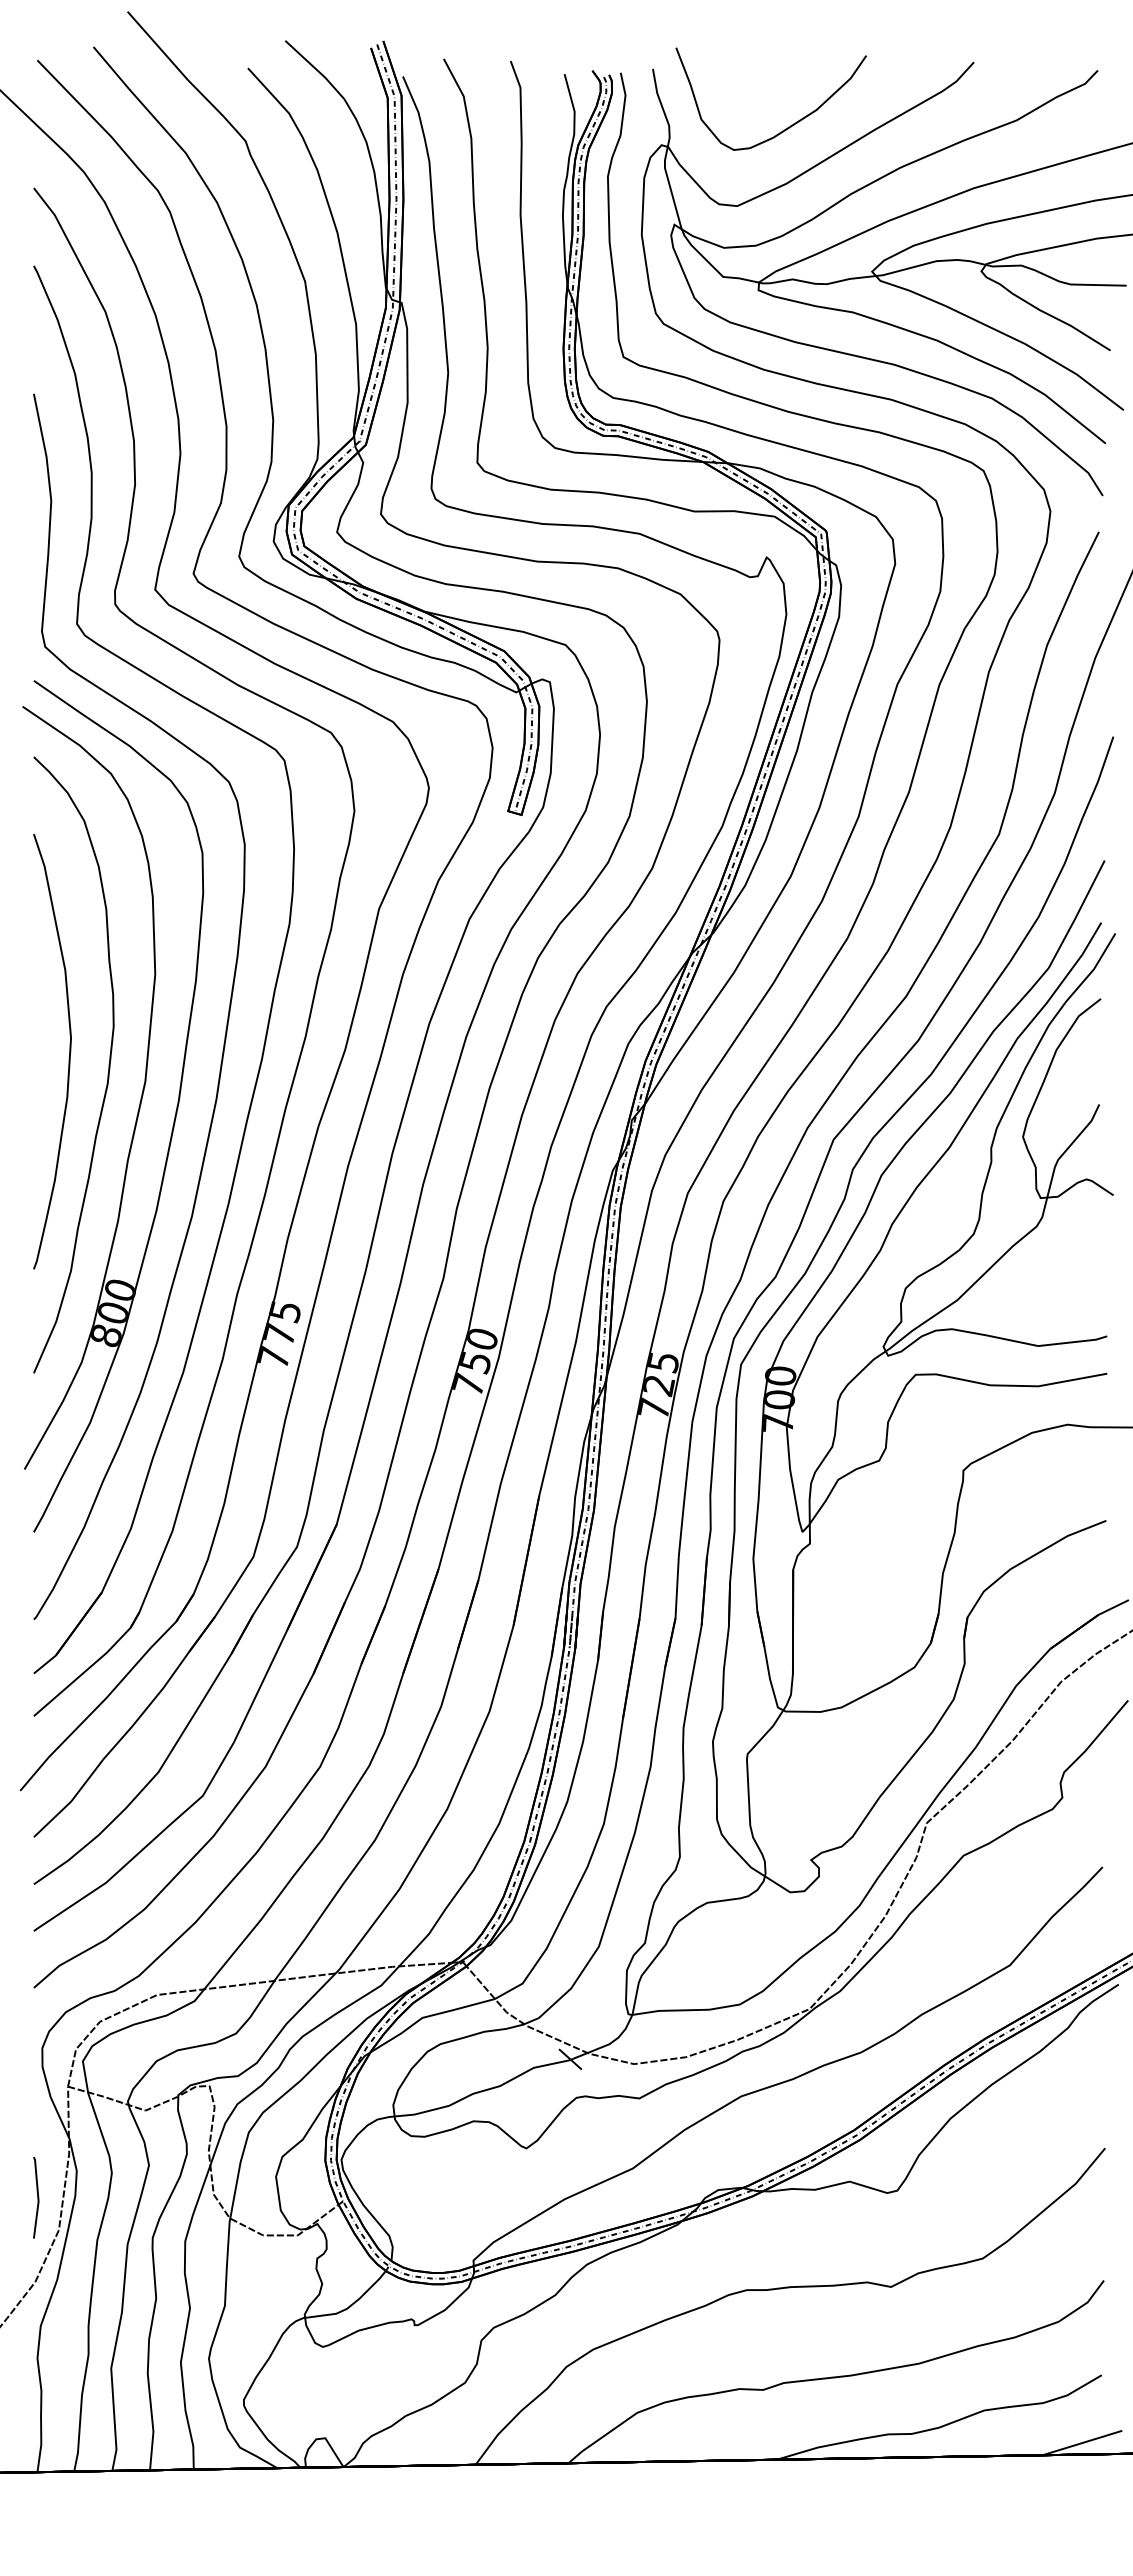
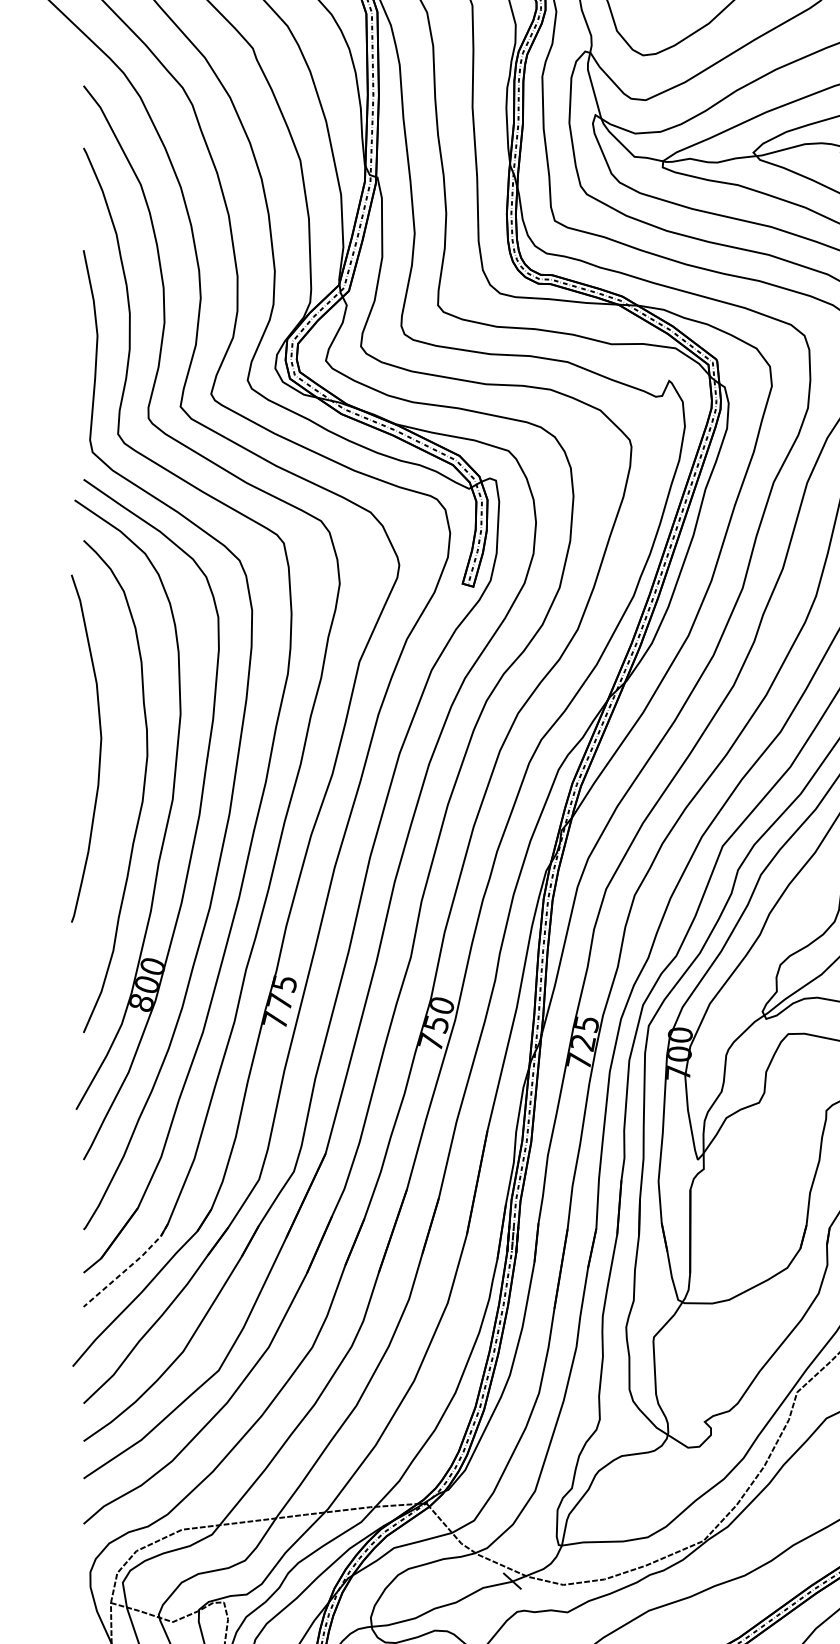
curve: (69, 1051) -> (100, 748), moved
line: (91, 1666) -> (129, 1267), solid -> dashed

